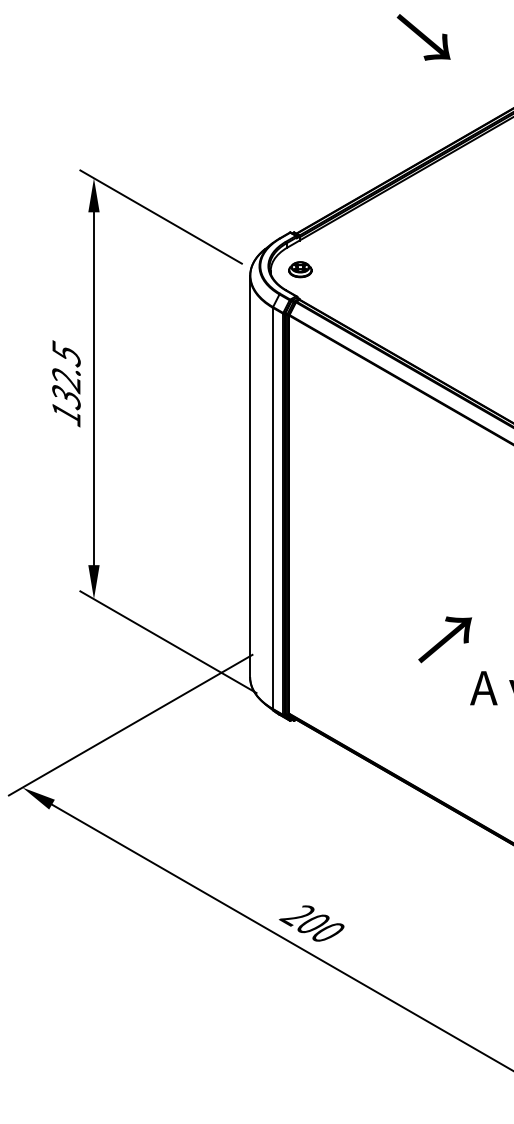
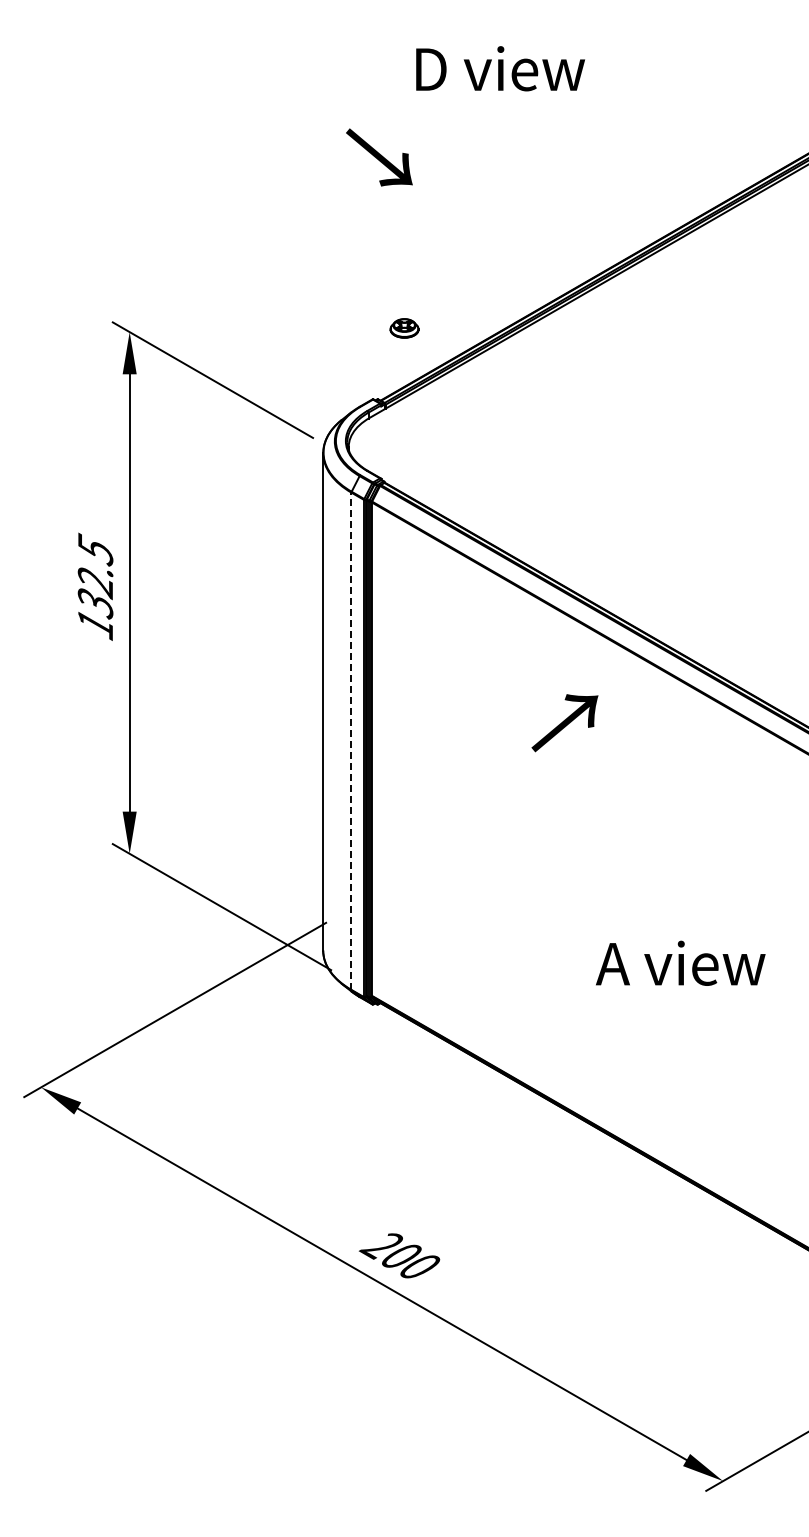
text: (423, 37) -> (379, 157), moved
part: (300, 269) -> (404, 328), moved
line: (272, 508) -> (351, 741), solid -> dashed
text: (444, 640) -> (564, 723), moved

